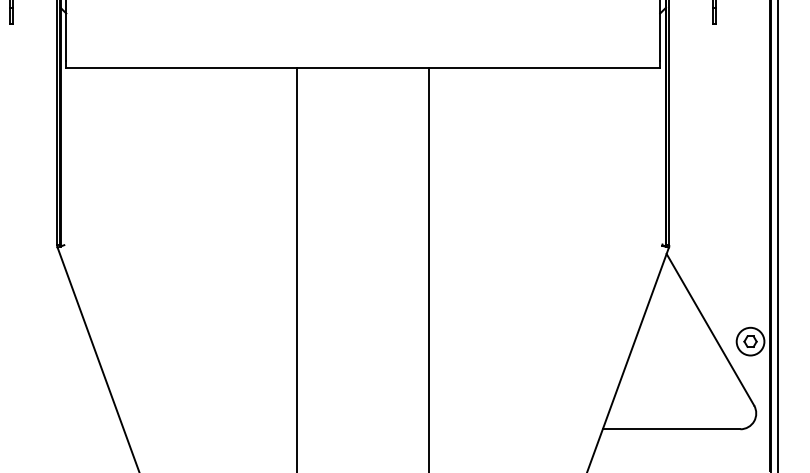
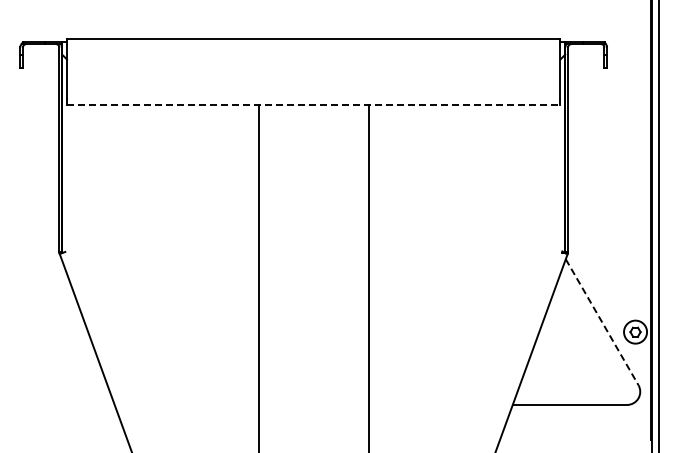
line: (362, 67) -> (313, 104), solid -> dashed
line: (710, 330) -> (602, 322), solid -> dashed

